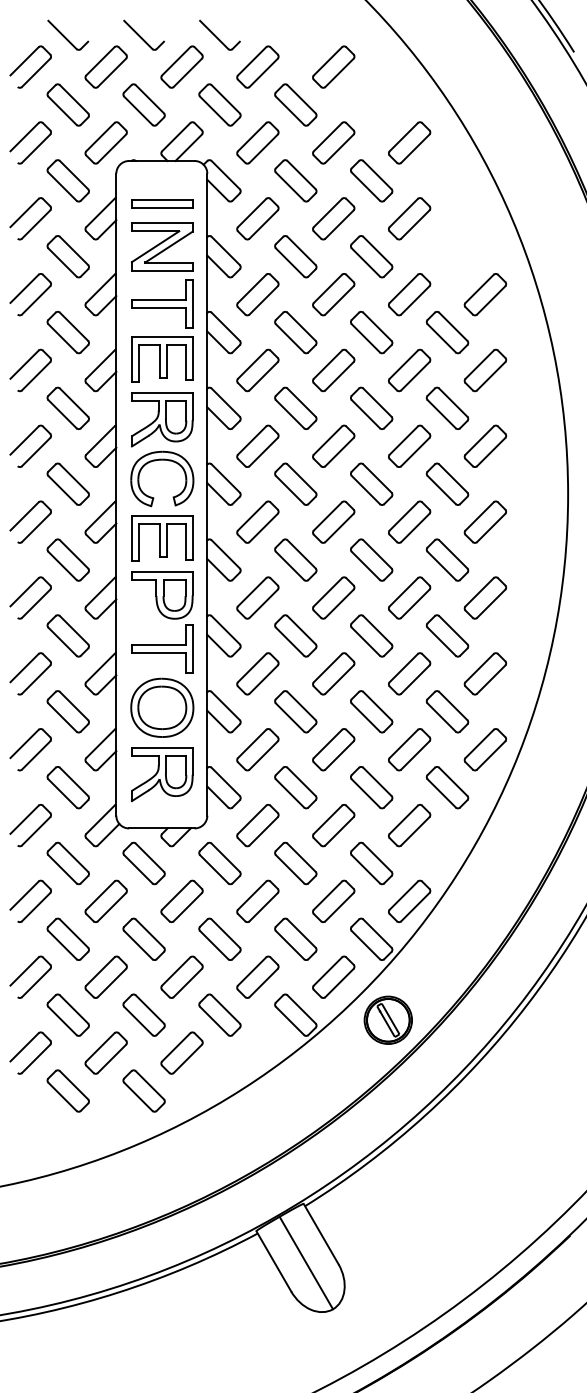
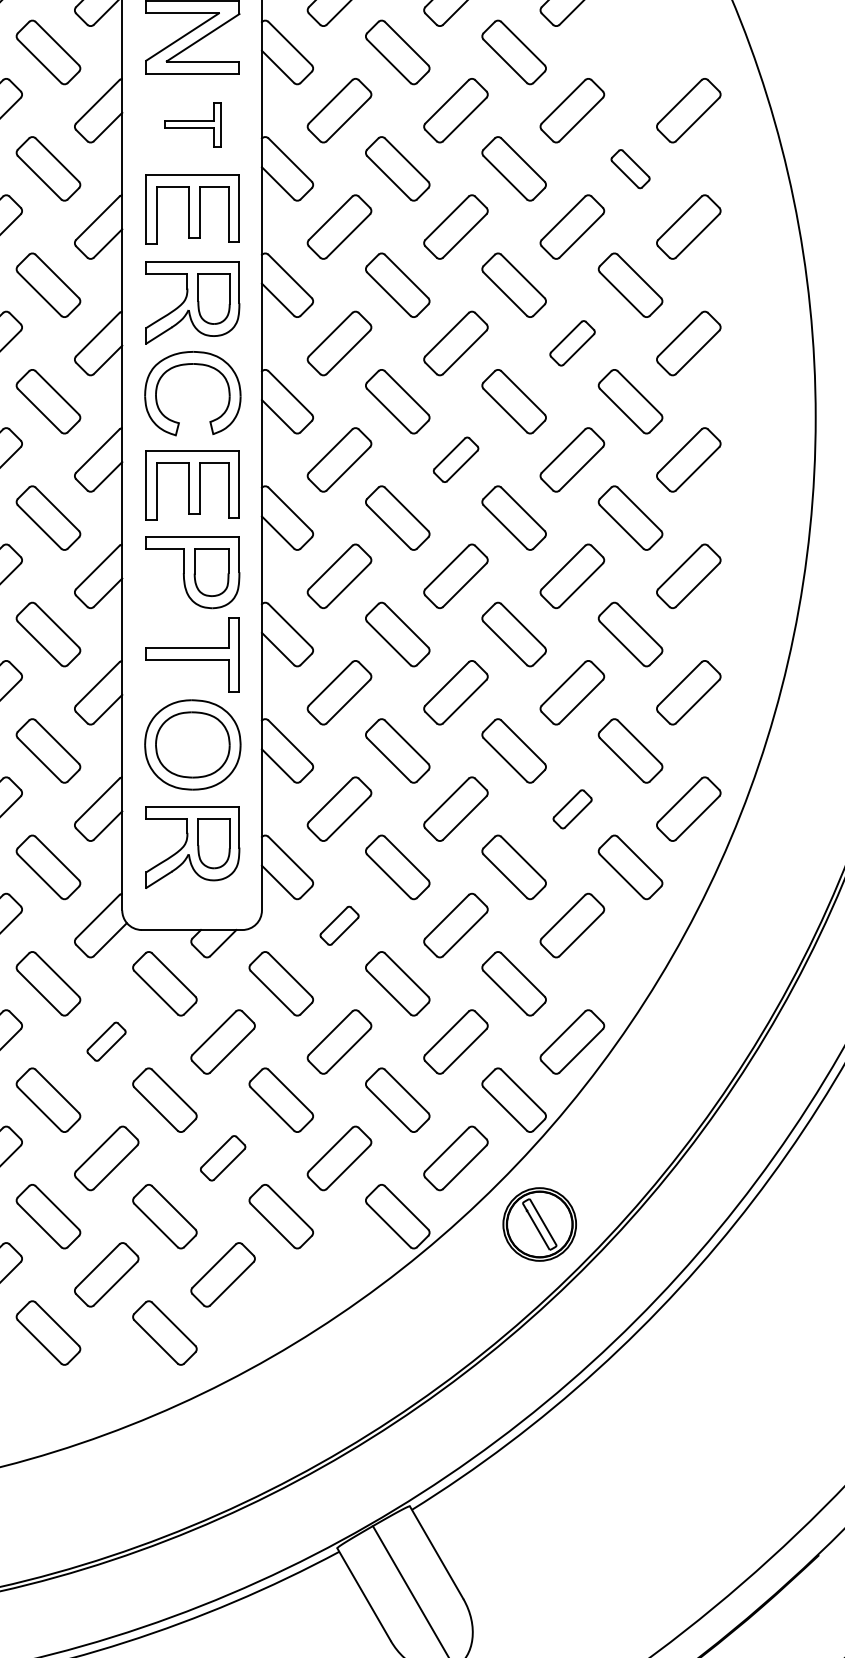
part: (162, 303) -> (193, 124), size x0.6
part: (447, 332) -> (630, 168), size x0.6
part: (409, 445) -> (572, 342), size x0.7
part: (333, 521) -> (455, 458), size x0.7
part: (409, 749) -> (572, 808), size x0.6
part: (257, 825) -> (338, 925), size x0.6
part: (105, 900) -> (105, 1040), size x0.6
part: (181, 976) -> (222, 1157), size x0.7

